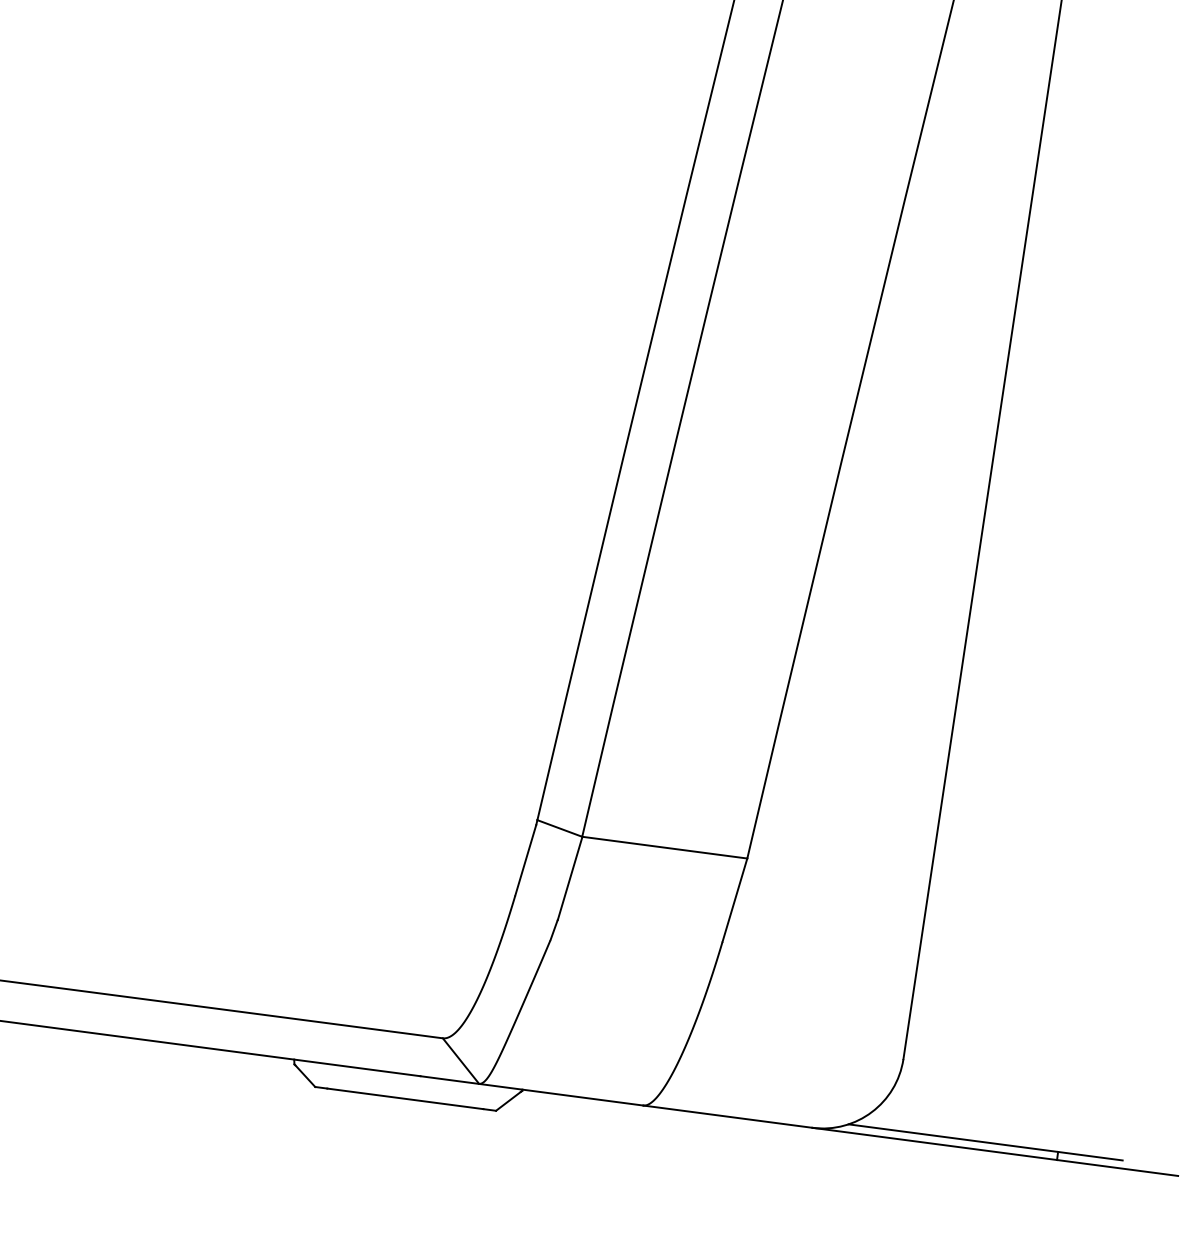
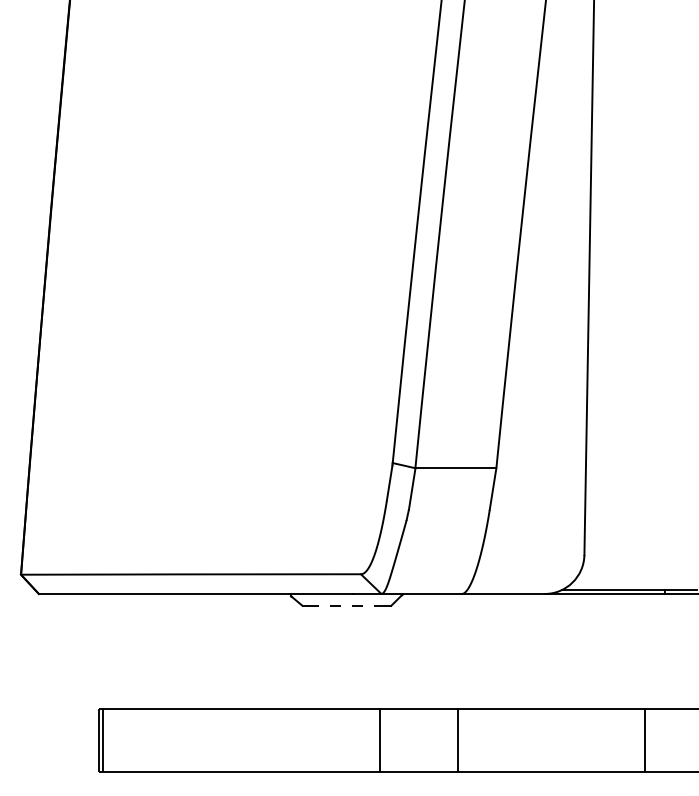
line: (404, 1098) -> (346, 605), solid -> dashed

